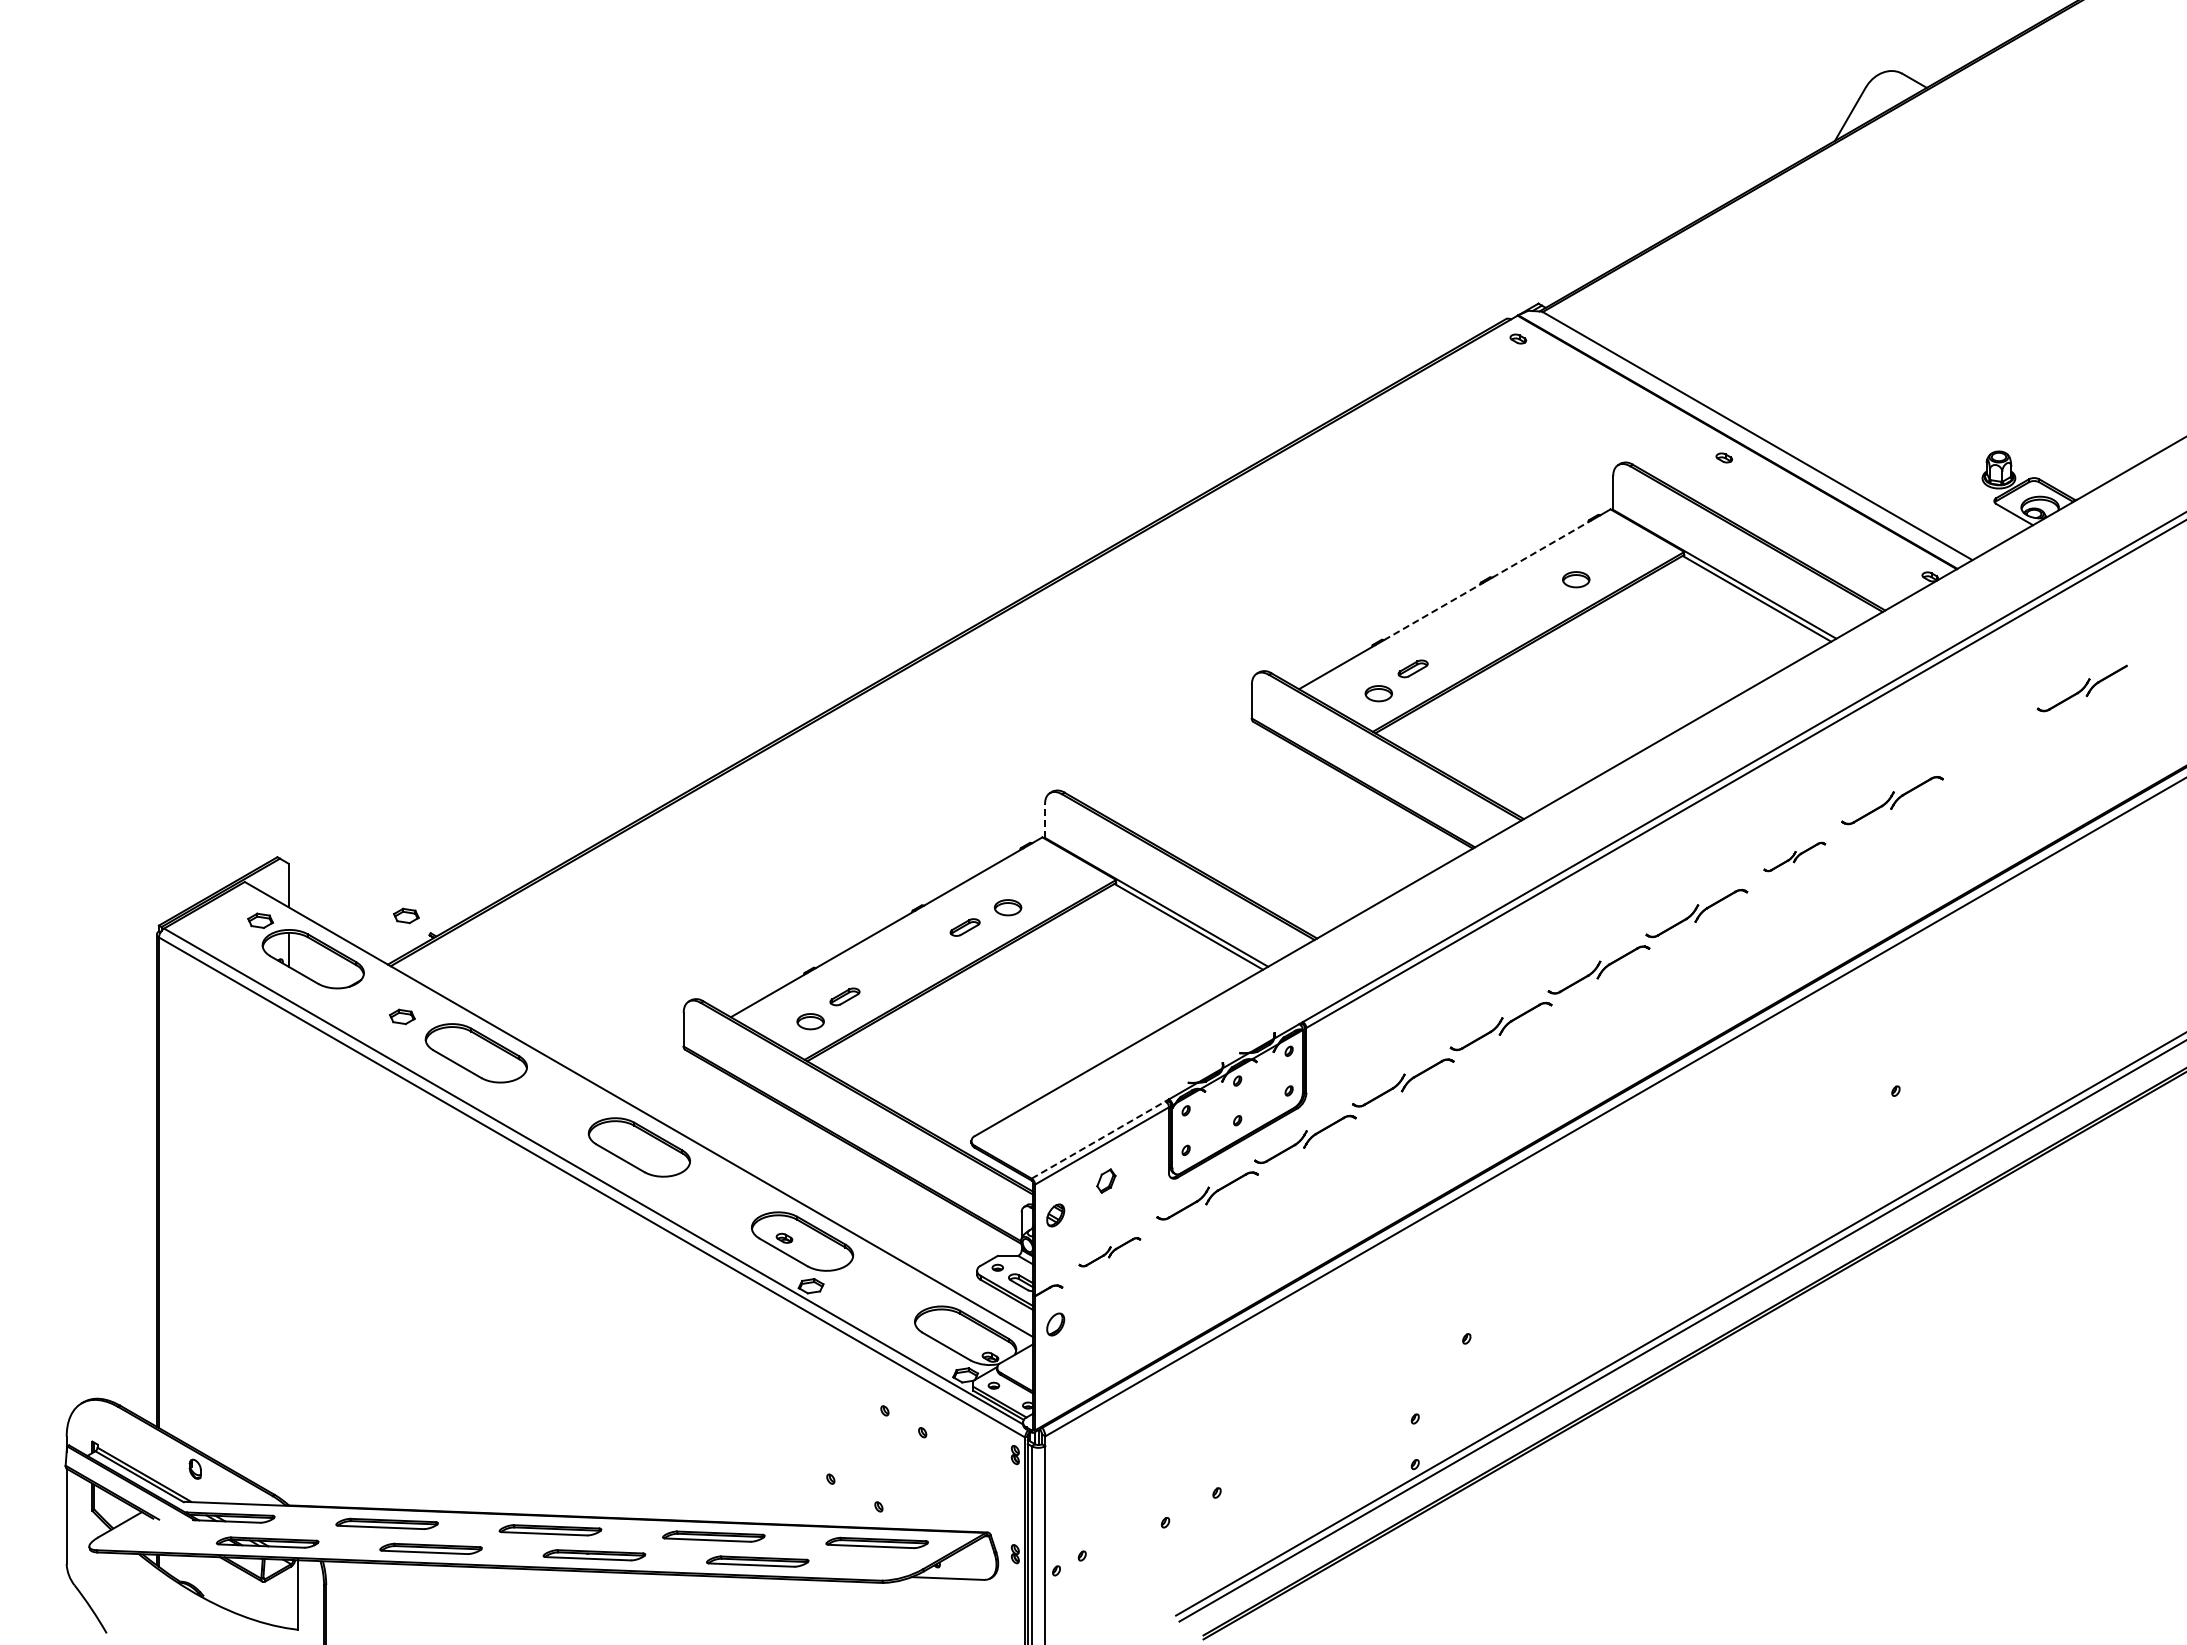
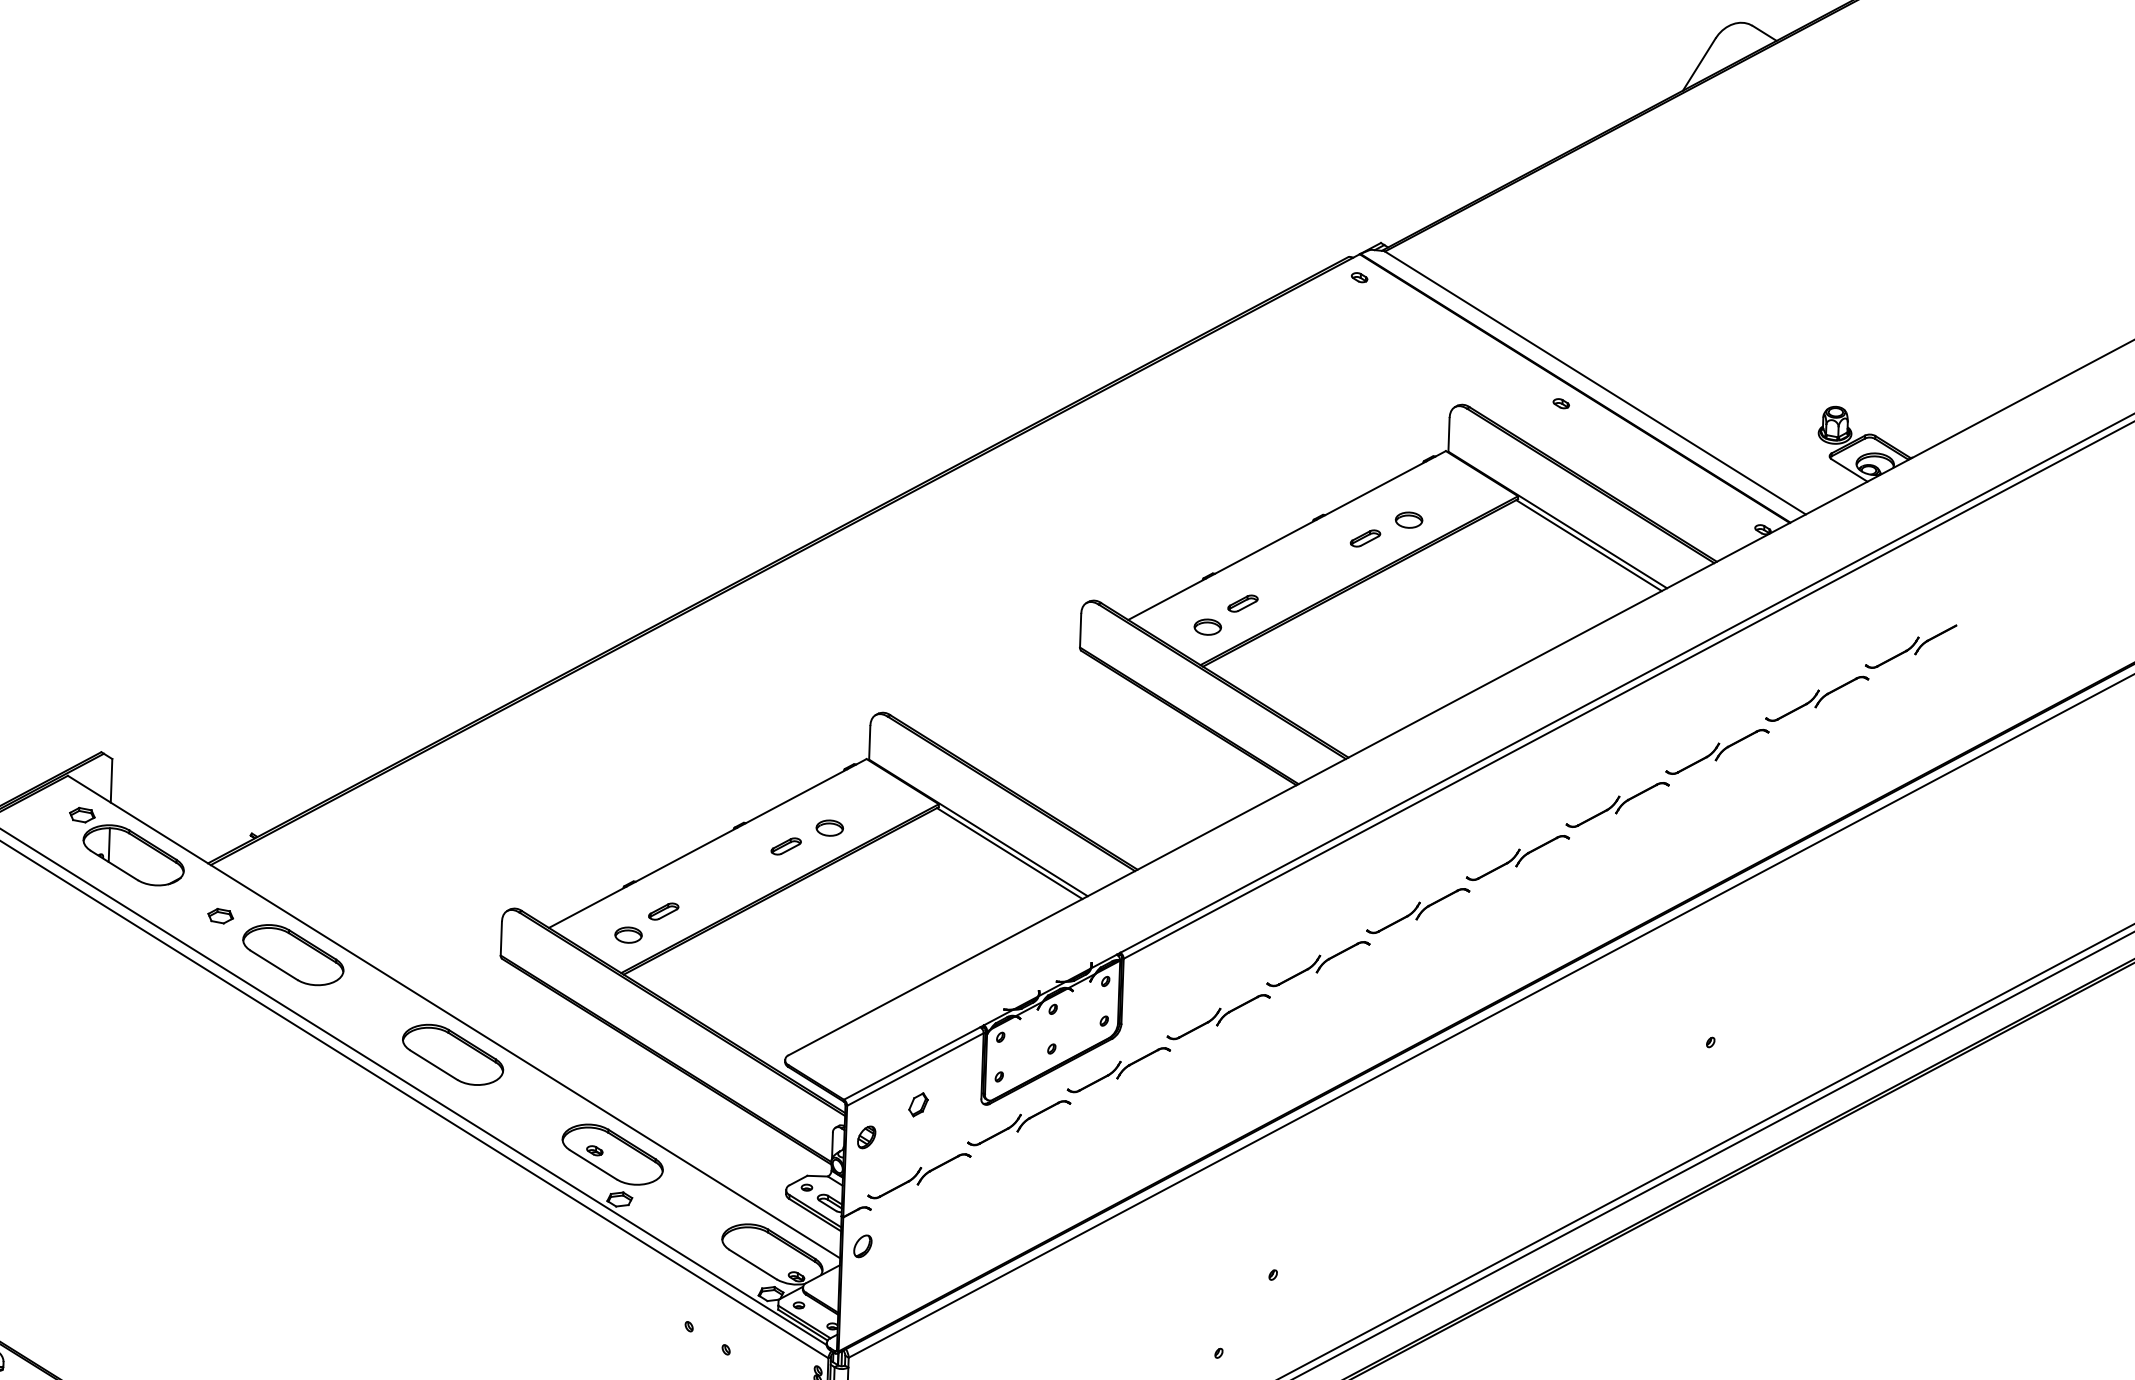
line: (1542, 548) -> (1376, 487), dashed -> solid
part: (1532, 599) -> (1364, 538), added
line: (1434, 611) -> (1266, 547), dashed -> solid
part: (1990, 743) -> (1817, 698), added
line: (1044, 821) -> (869, 743), dashed -> solid
part: (1794, 856) -> (1617, 804), size x1.67
part: (406, 915) -> (228, 814), removed
line: (1099, 1139) -> (913, 1062), dashed -> solid
part: (1109, 1251) -> (919, 1175), size x1.67

